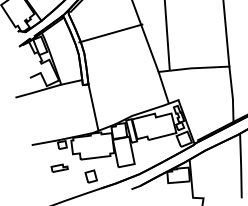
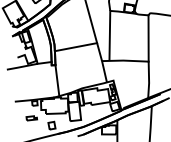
line: (110, 34) -> (75, 47), moved

